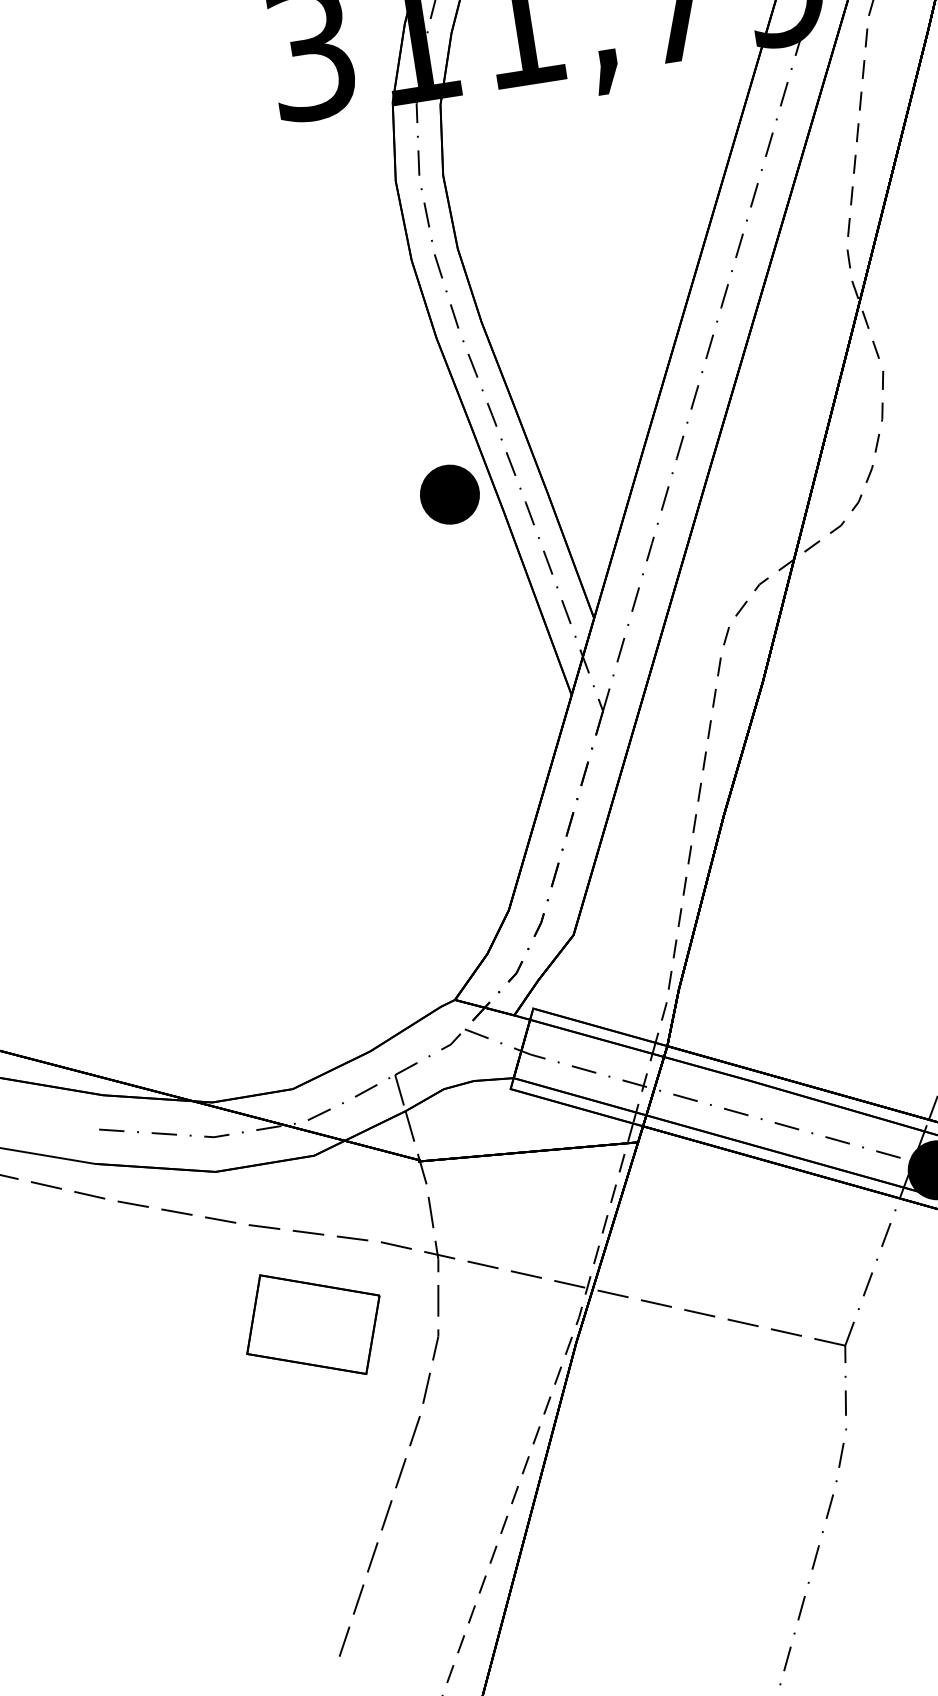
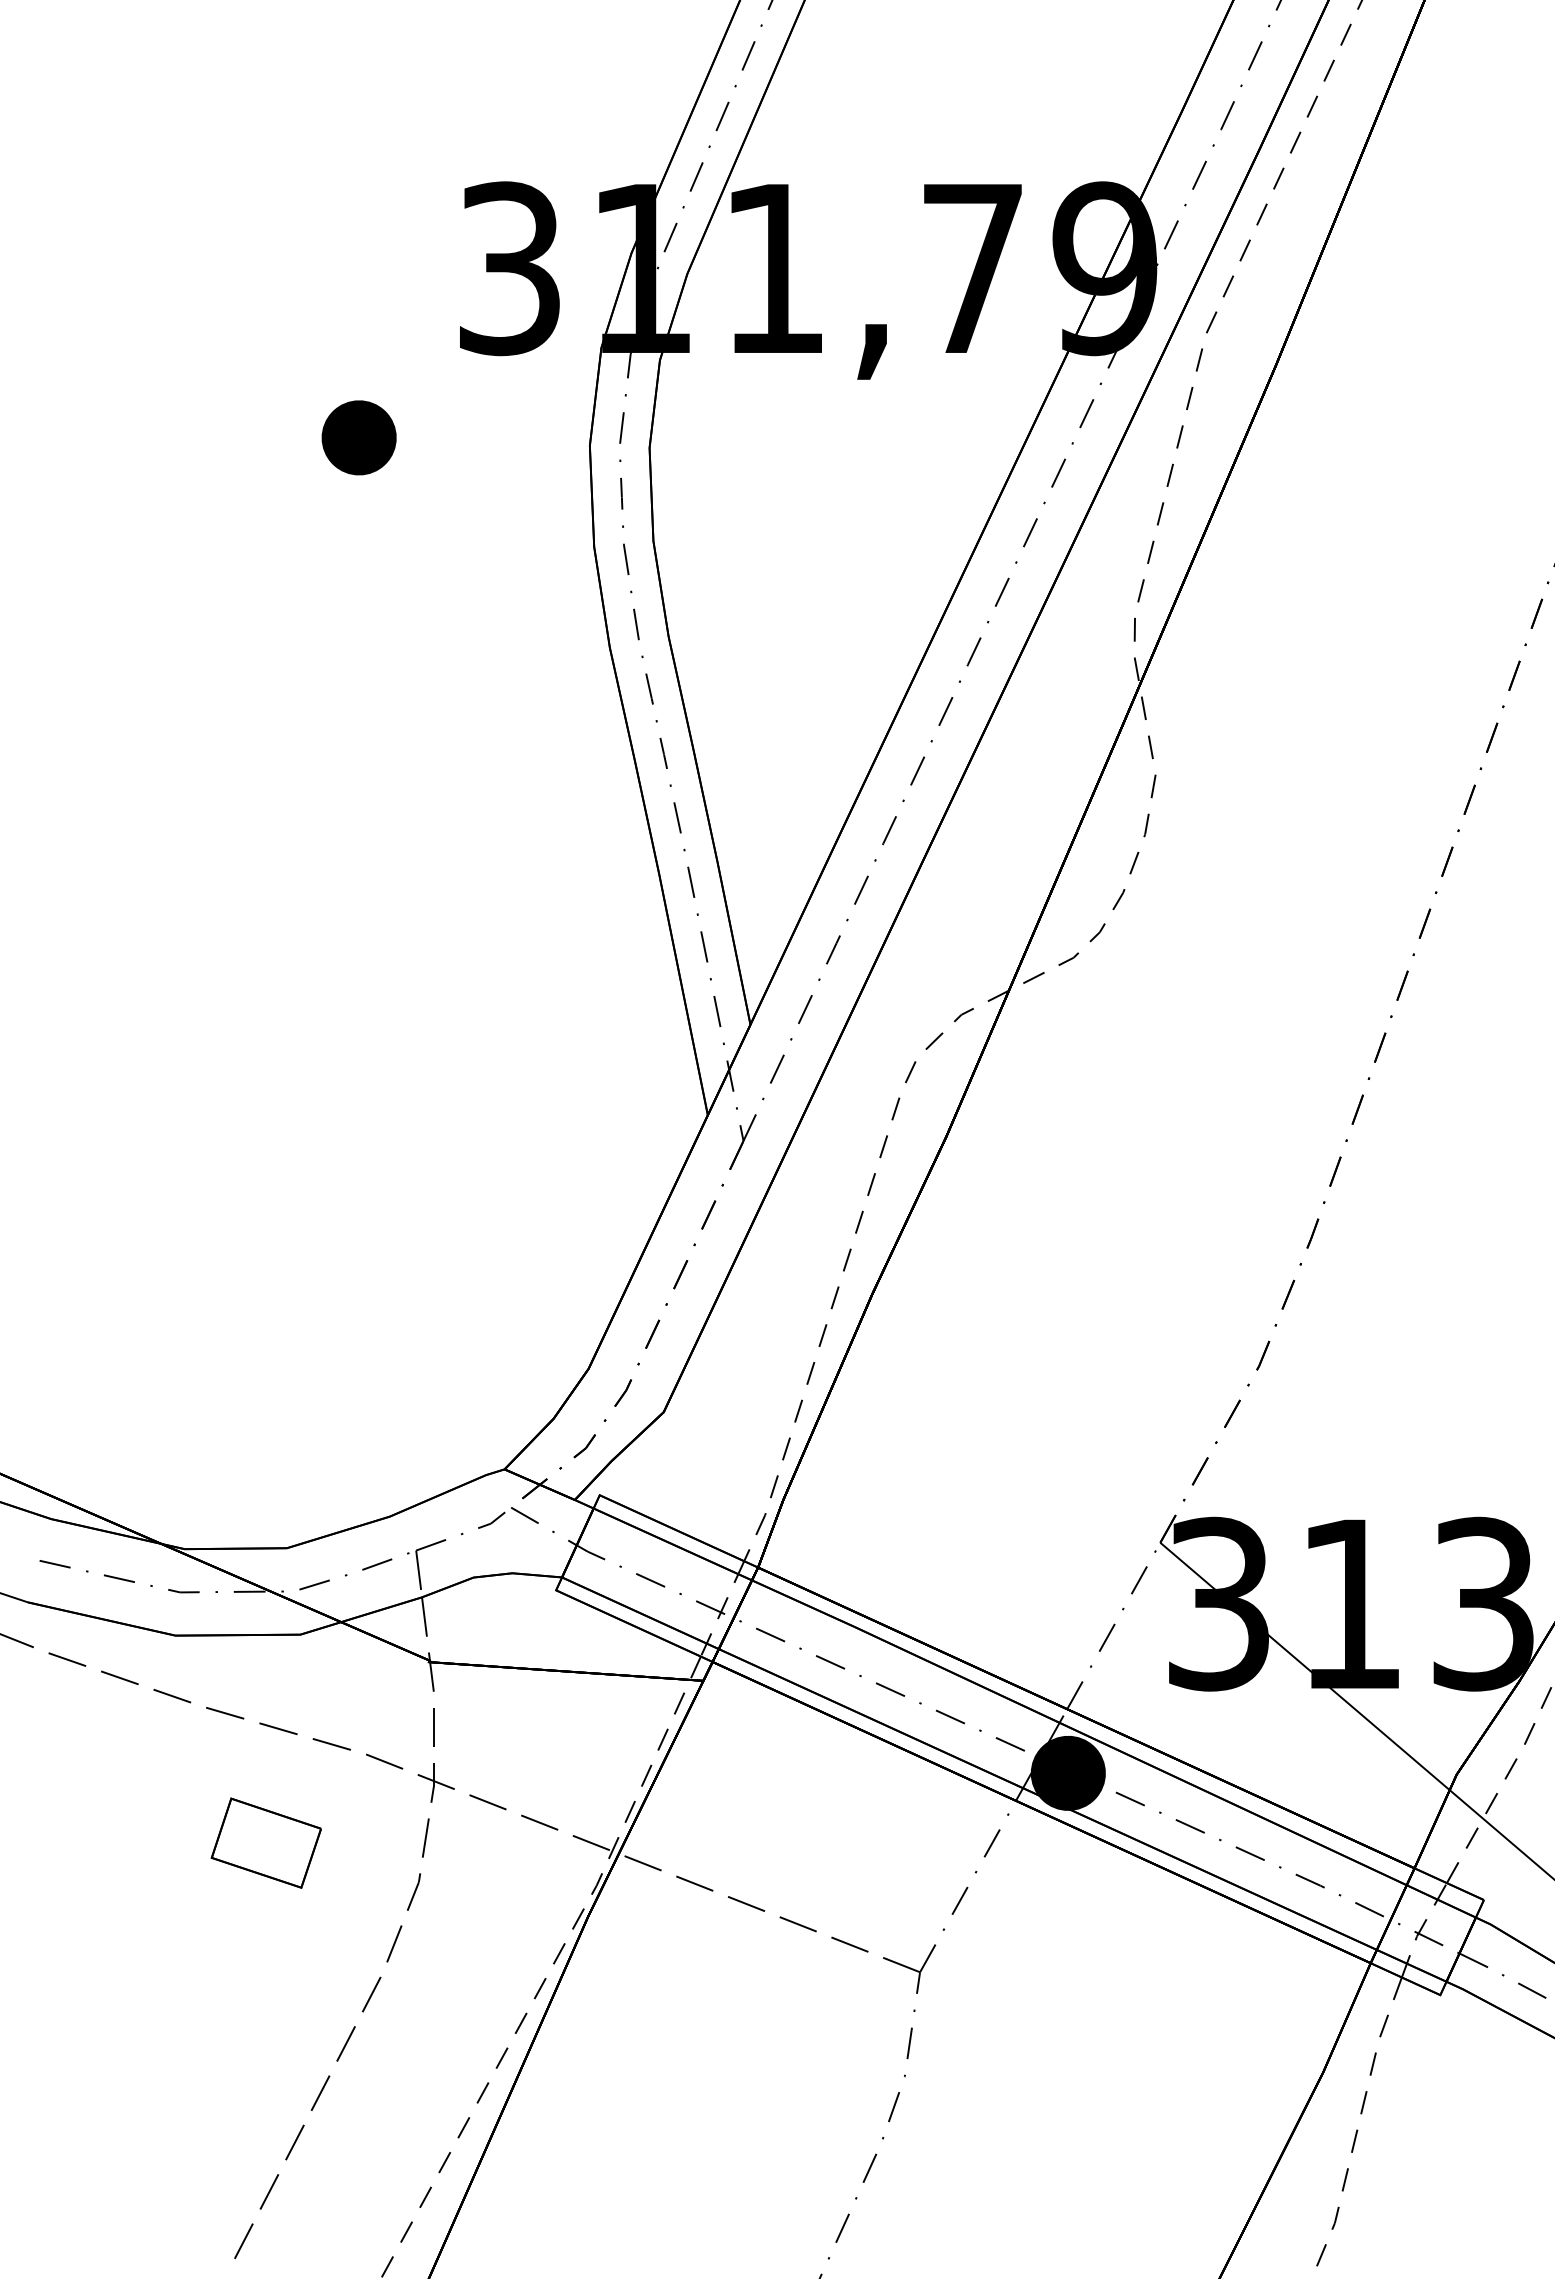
part: (449, 494) -> (358, 437), moved
part: (312, 1324) -> (265, 1842), size x0.62

